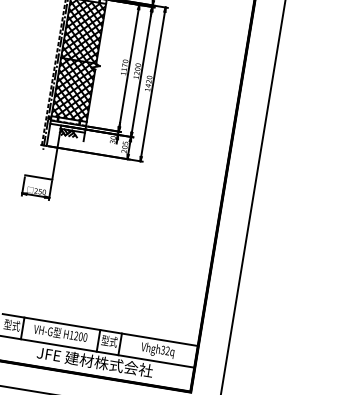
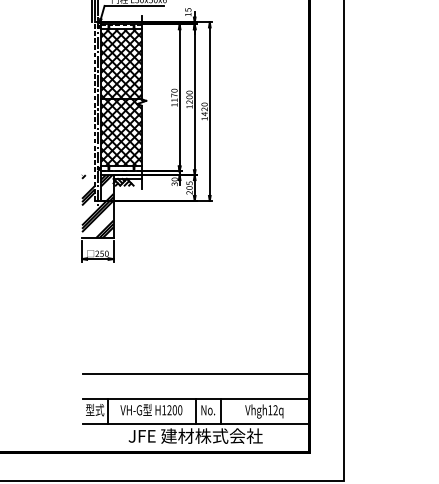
hatch: (42, 150) -> (97, 206), added
line: (103, 308) -> (195, 373), added
text: (109, 341) -> (208, 410), 型式 -> No.
text: (163, 350) -> (270, 410), Vhgh32q -> Vhgh12q

